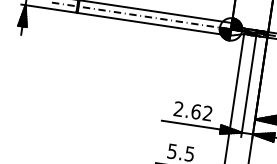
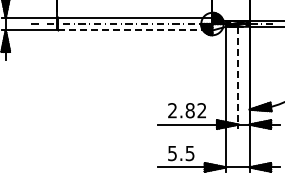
line: (153, 24) -> (135, 30), solid -> dashed
line: (248, 87) -> (238, 78), solid -> dashed
text: (195, 111) -> (189, 110), 2.62 -> 2.82

